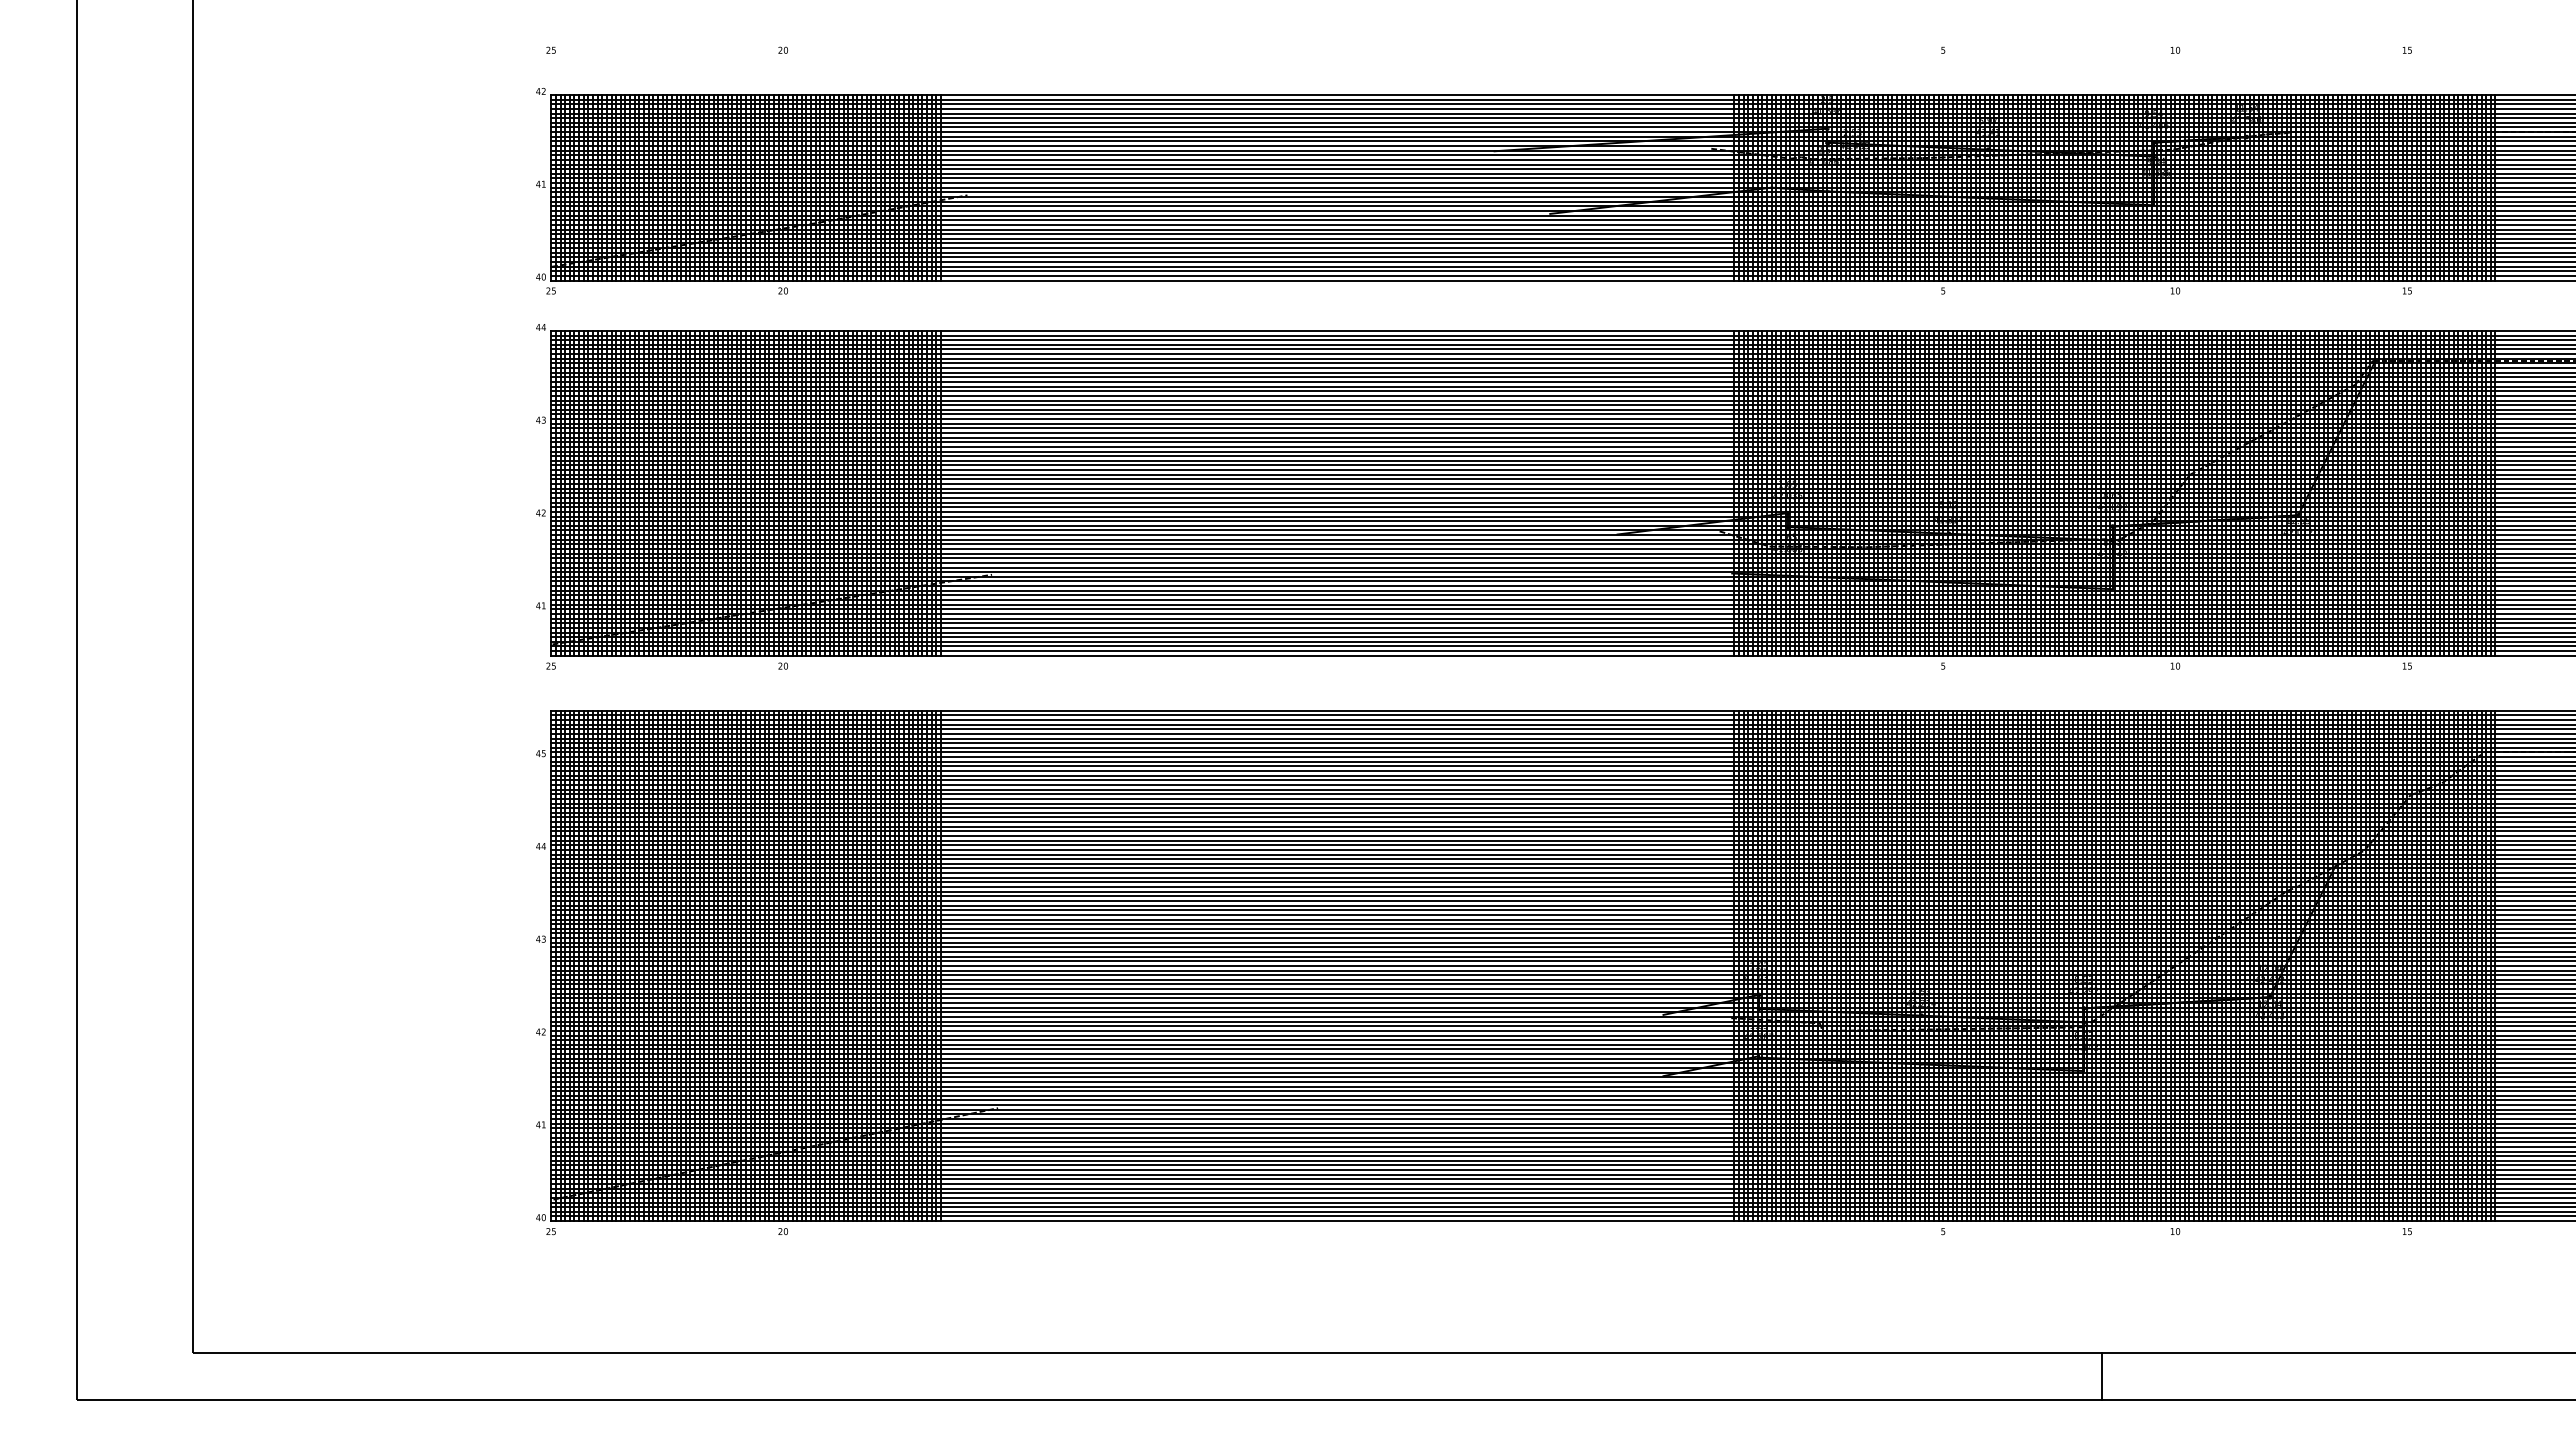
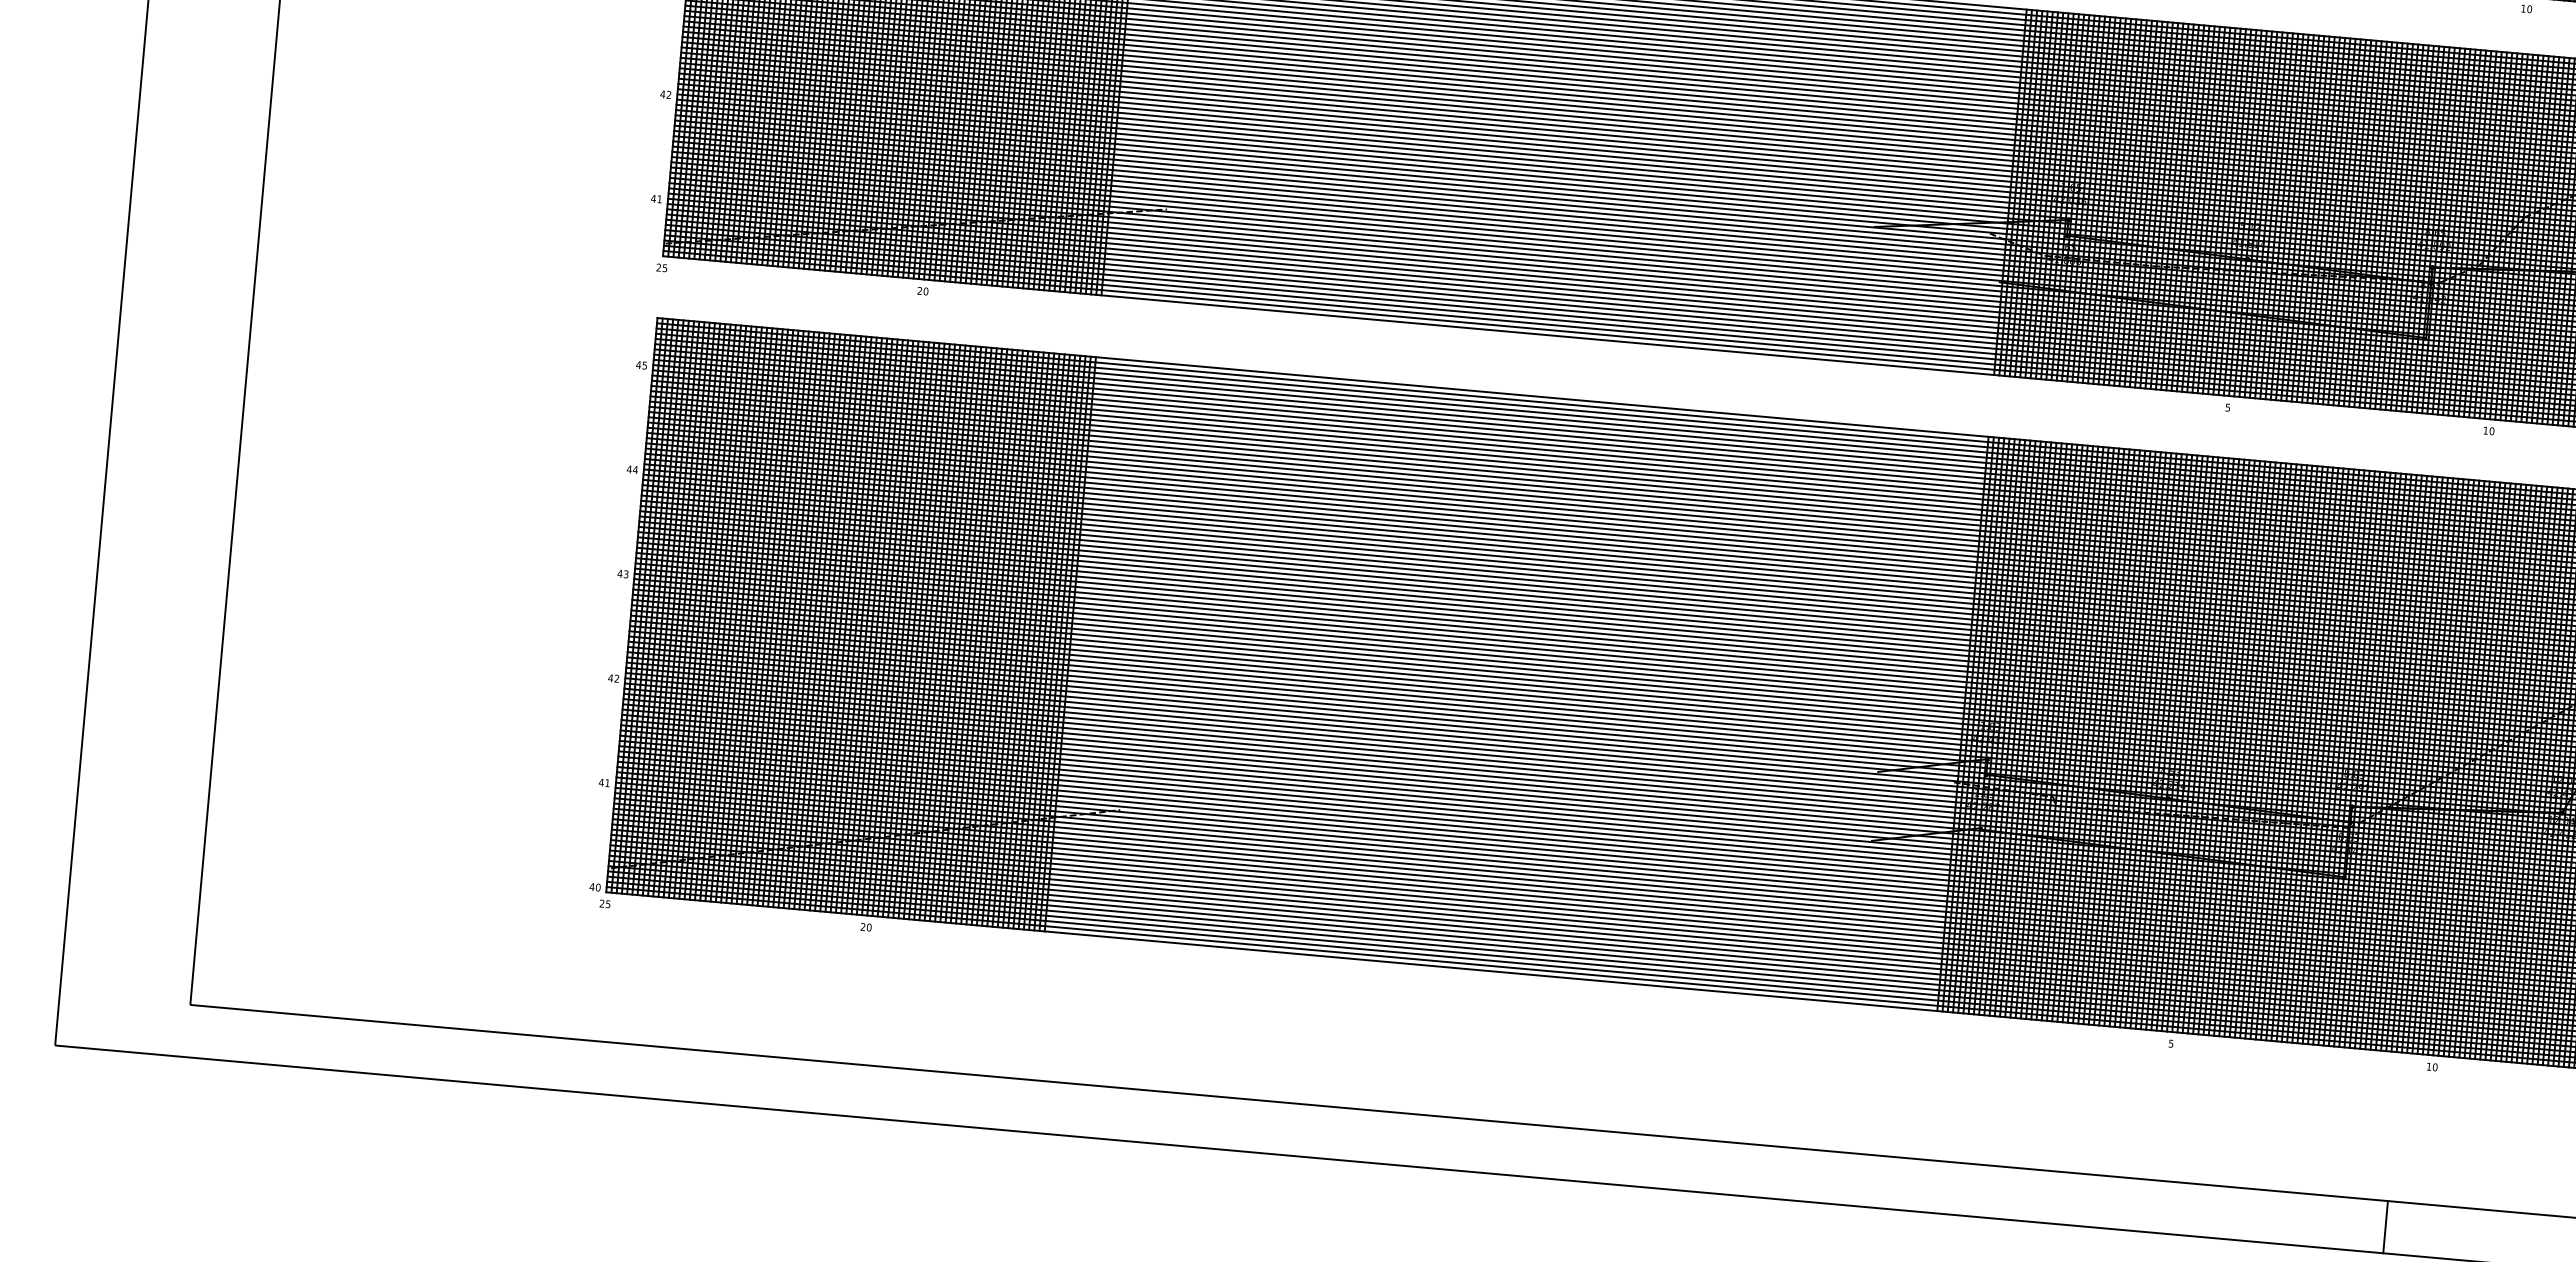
line: (2101, 1376) -> (2385, 1227), moved

